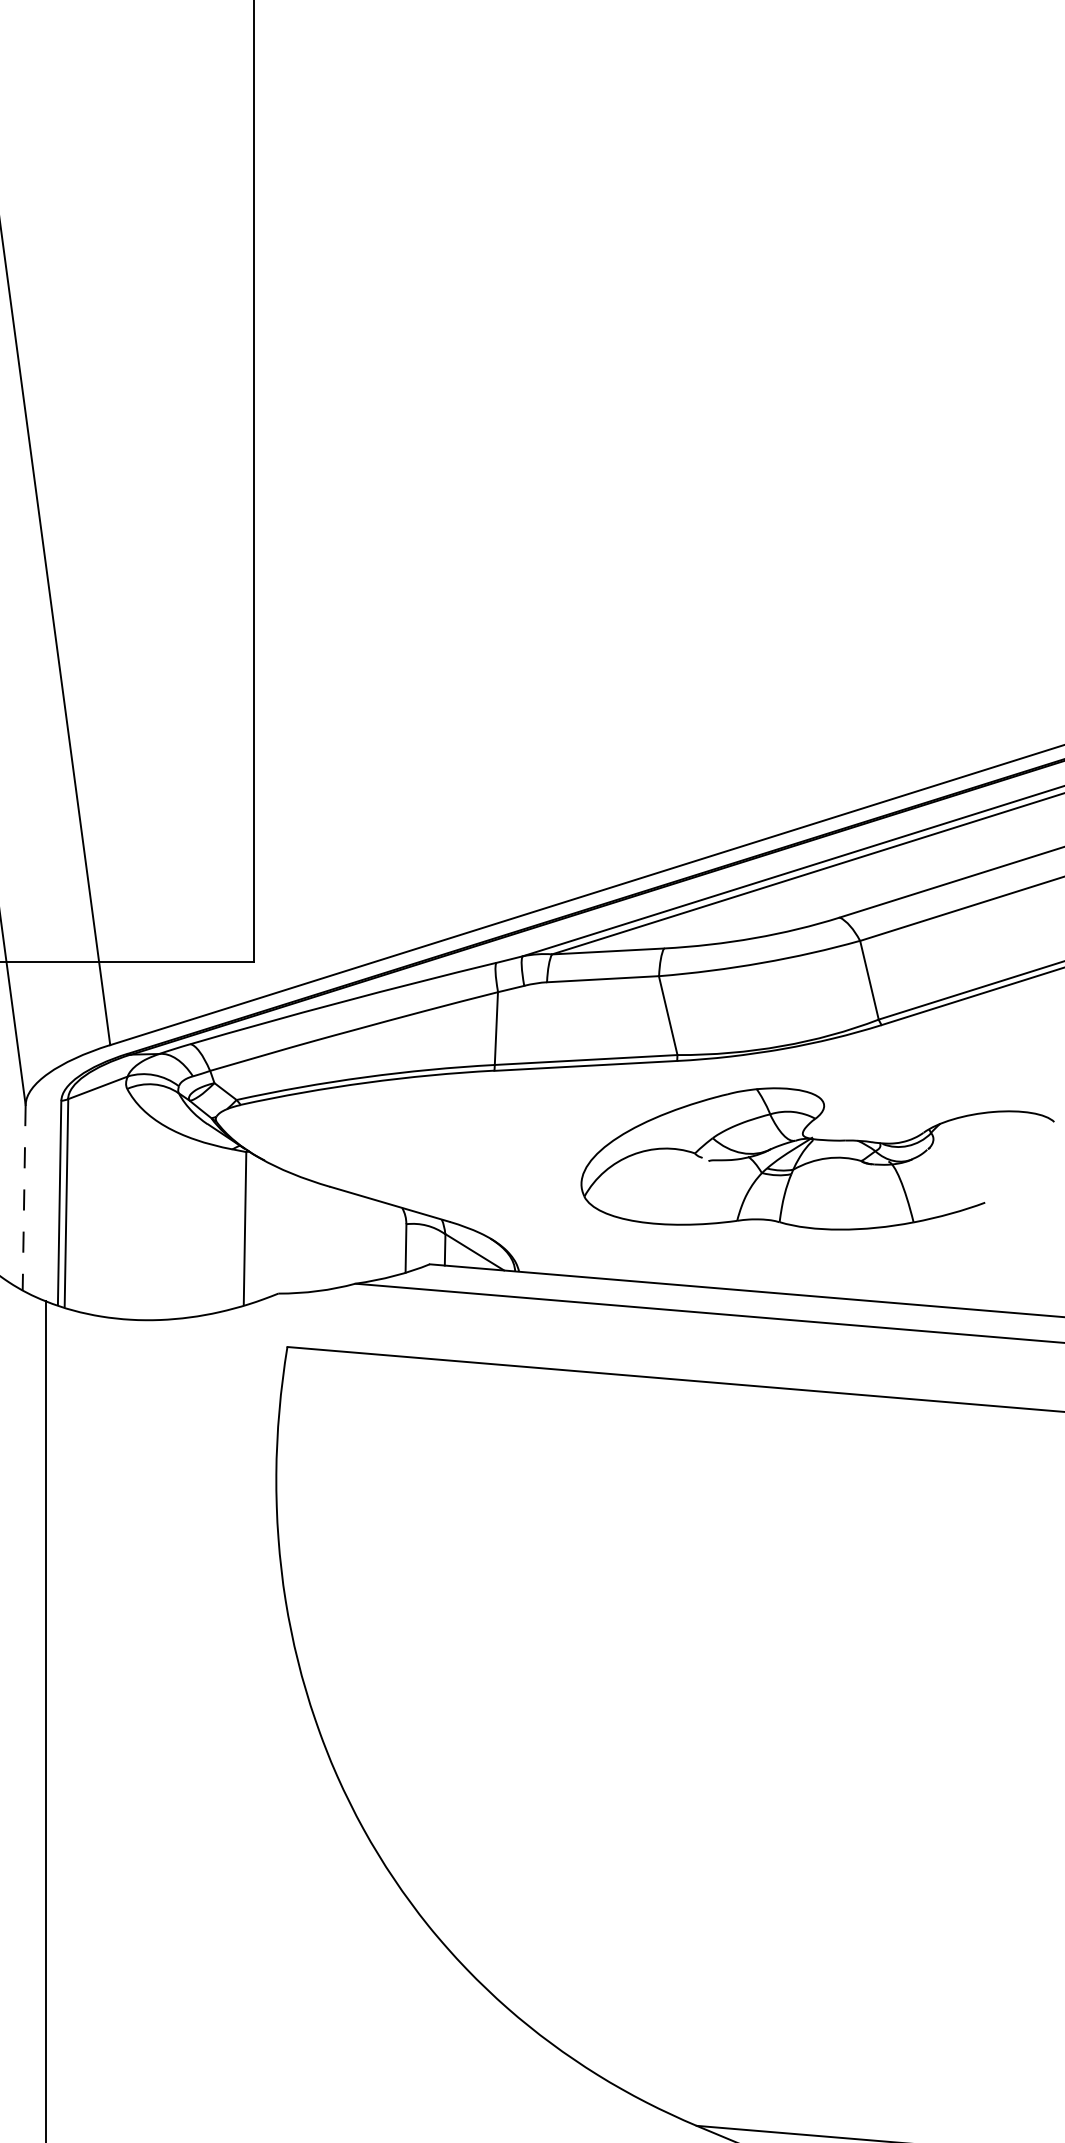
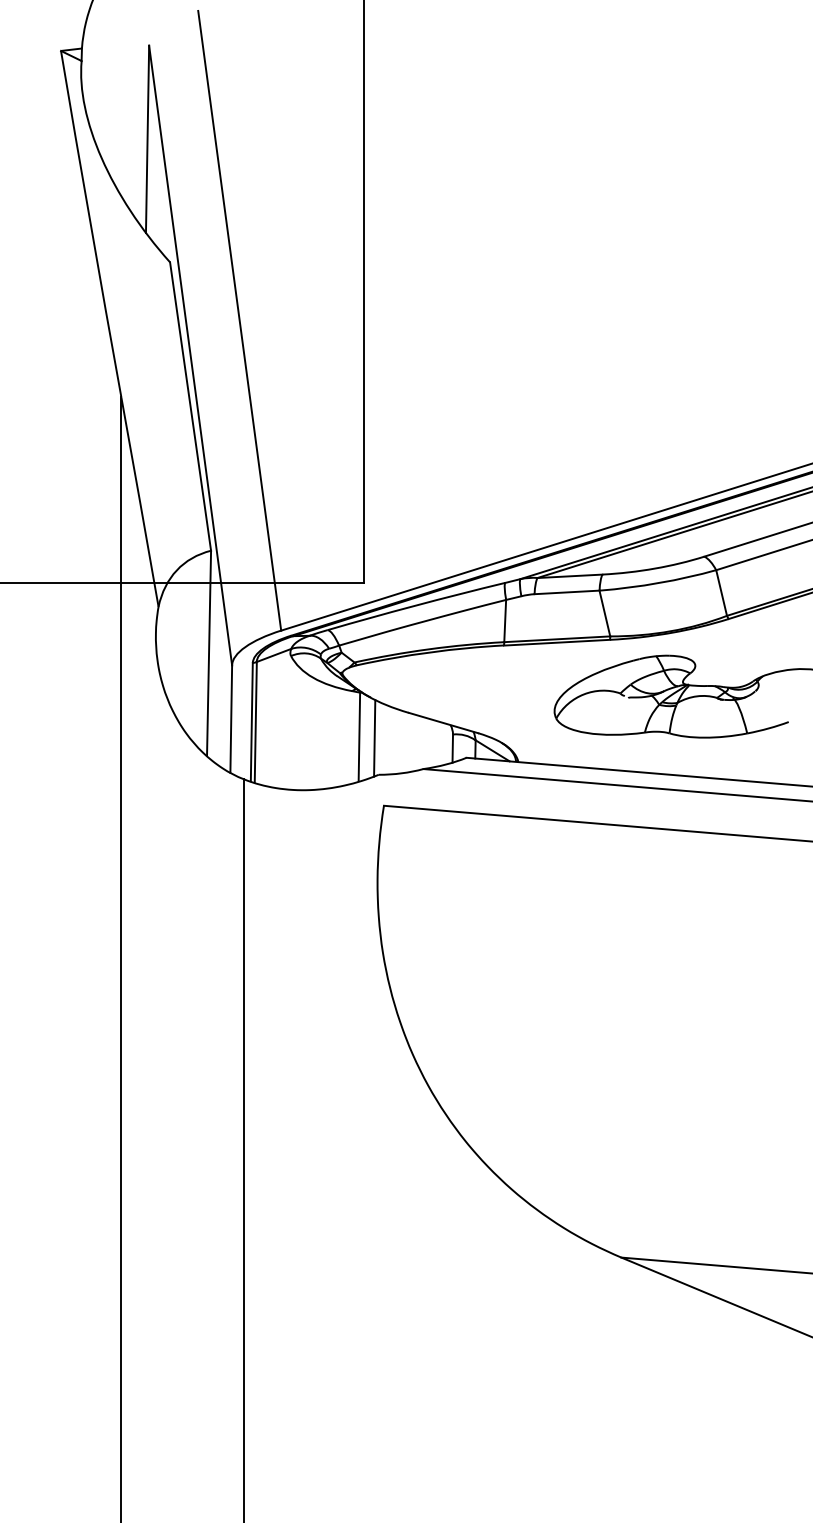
line: (24, 1198) -> (231, 719), dashed -> solid
line: (271, 1231) -> (374, 738), added

